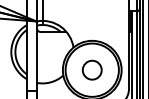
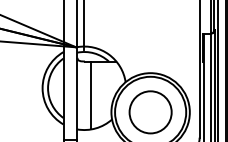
line: (47, 57) -> (91, 95), added
circle: (92, 70) -> (150, 112), size x1.67

